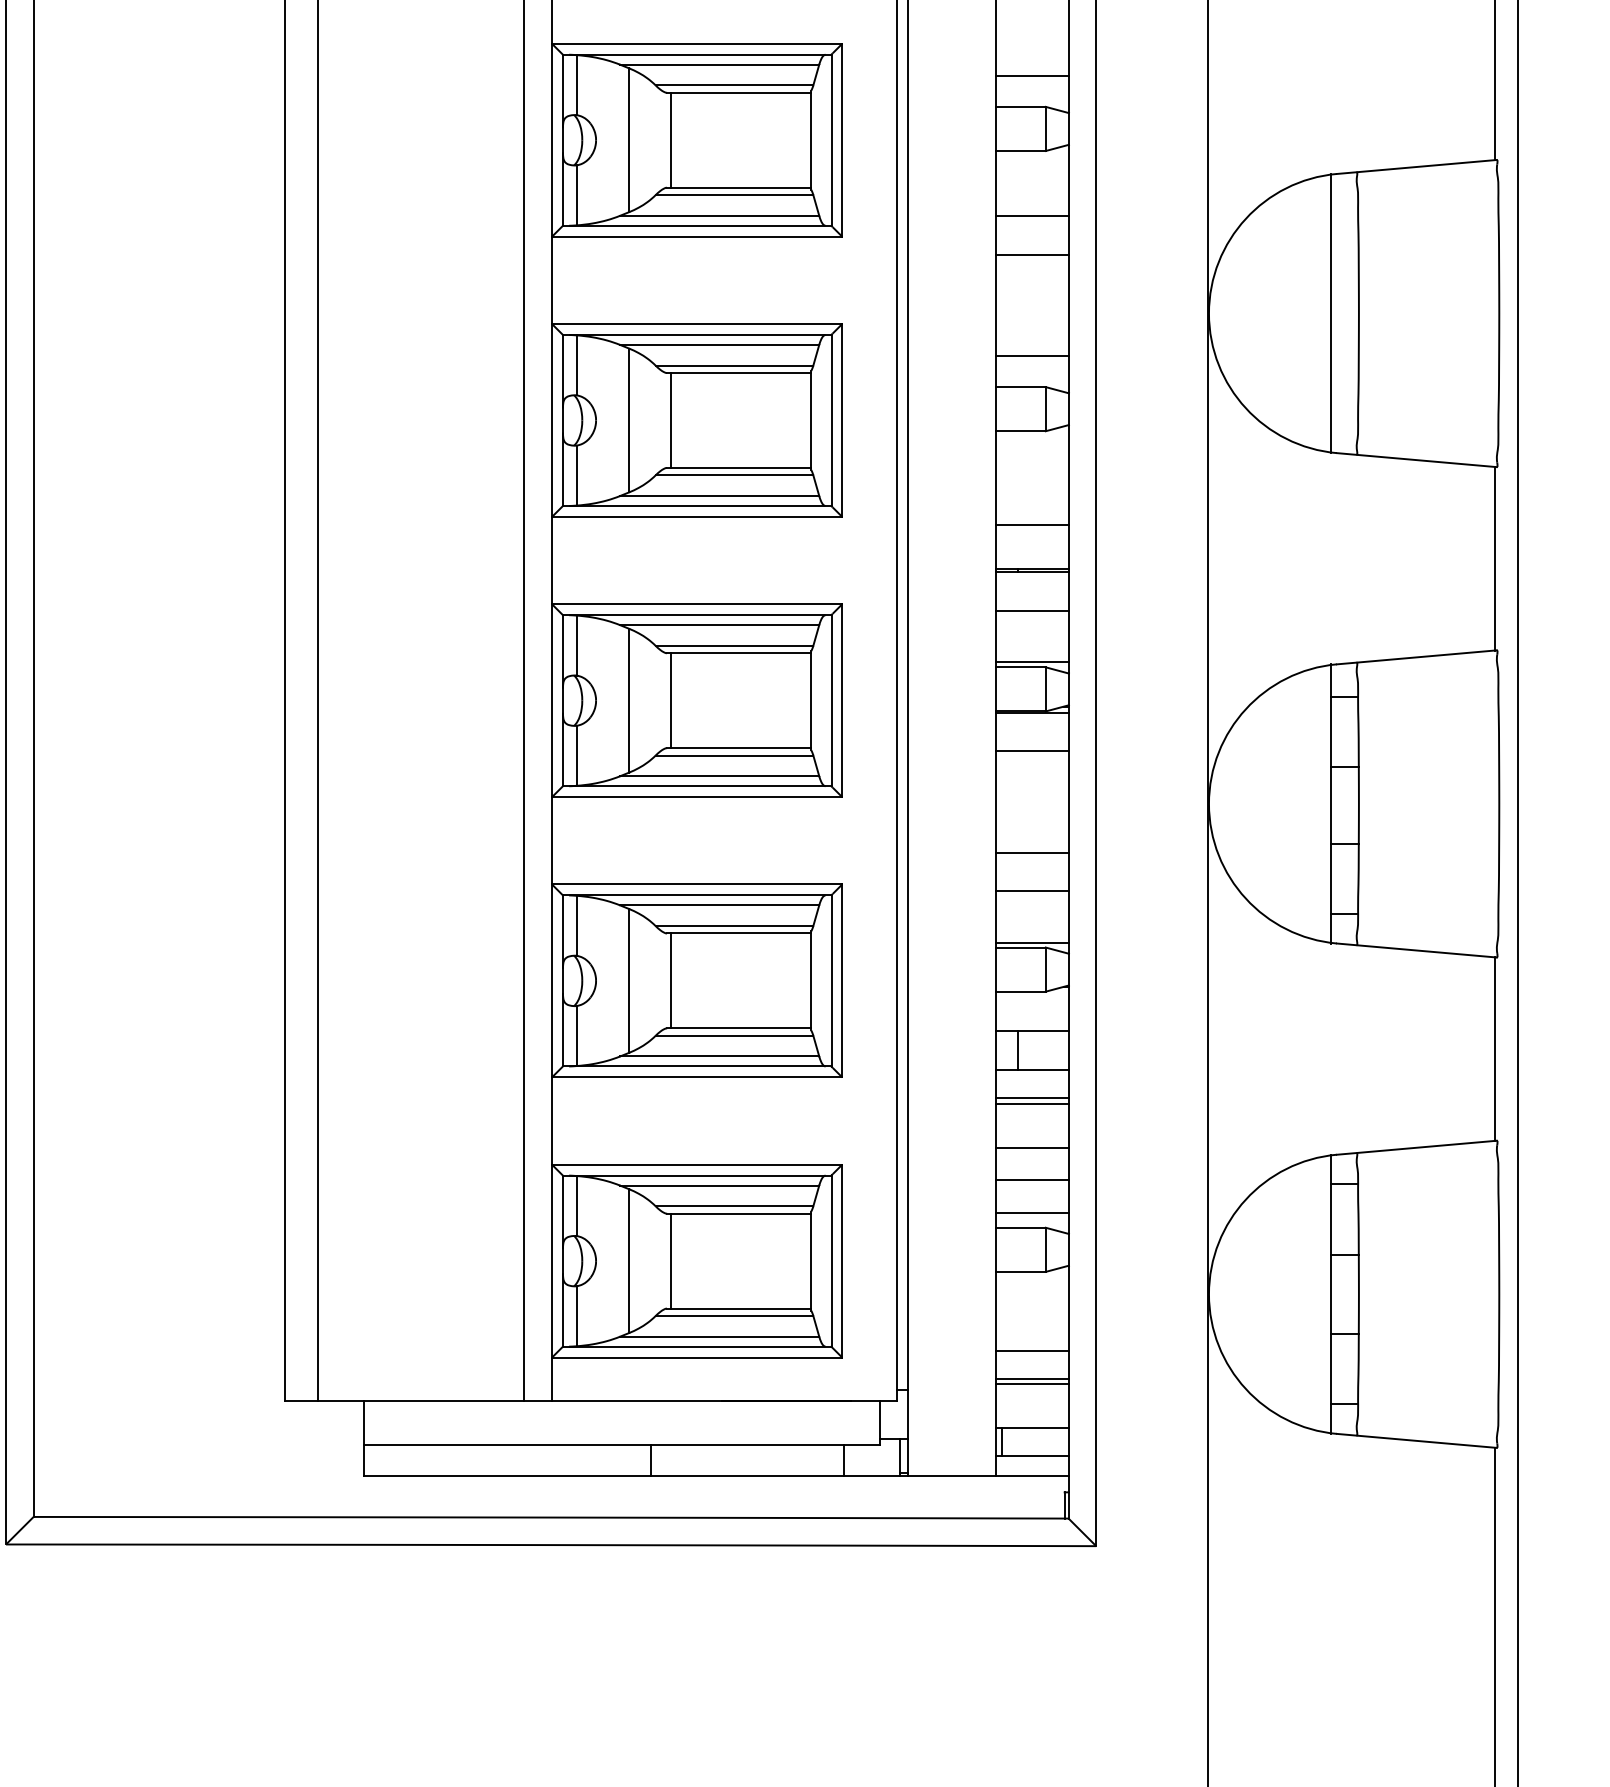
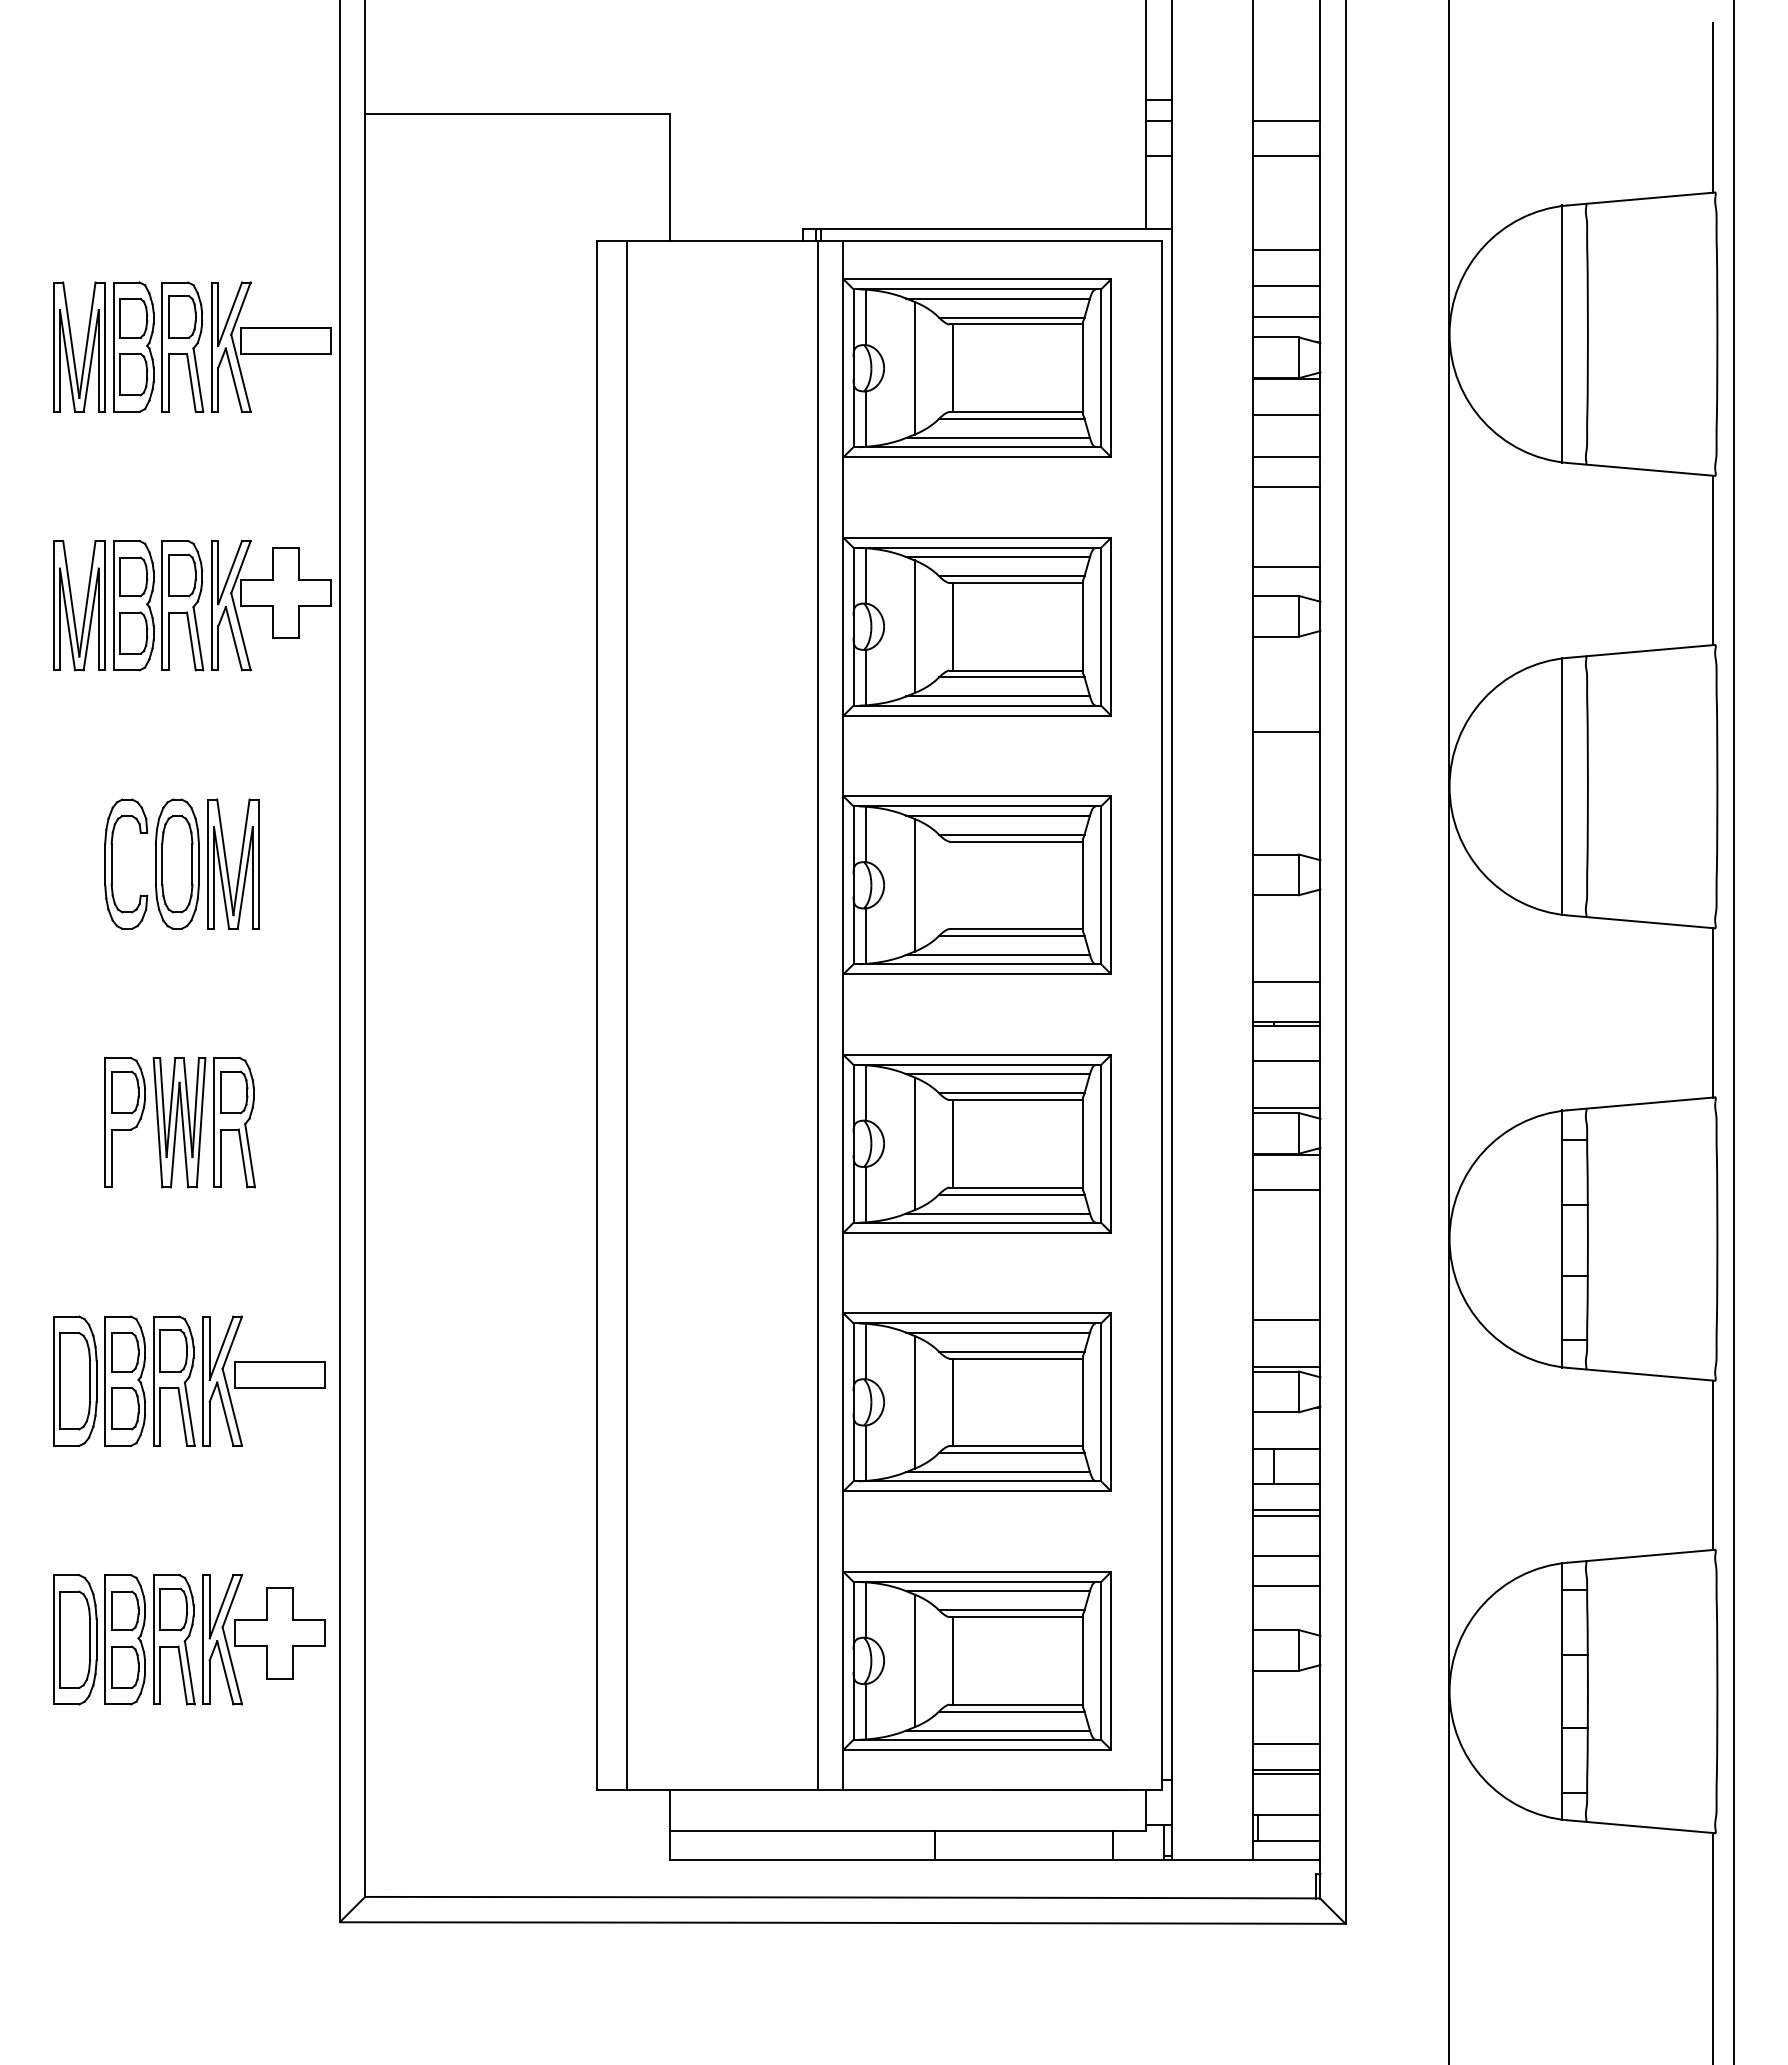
line: (1032, 215) -> (1286, 696), removed
line: (1032, 356) -> (1286, 826), removed
line: (670, 420) -> (952, 885), removed
line: (1032, 853) -> (1286, 1284), removed
line: (1032, 1213) -> (1286, 1616), removed

